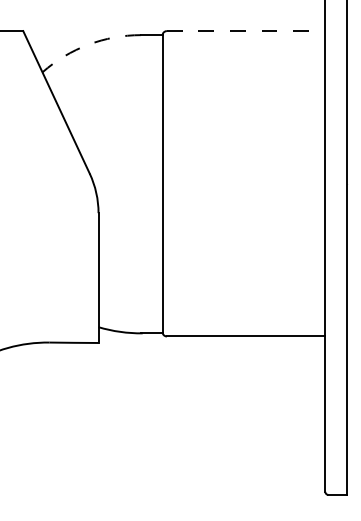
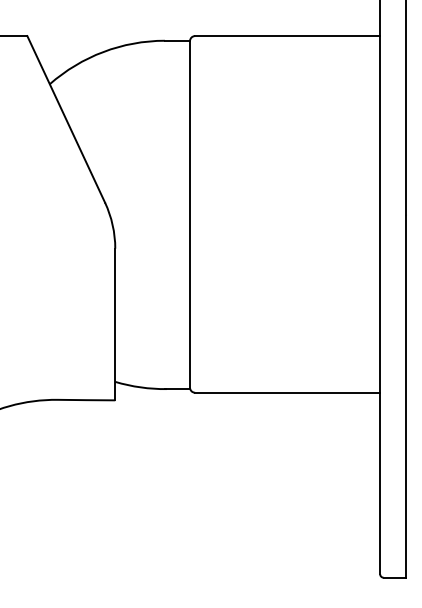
line: (245, 31) -> (287, 36), dashed -> solid
arc: (88, 45) -> (103, 52), dashed -> solid

